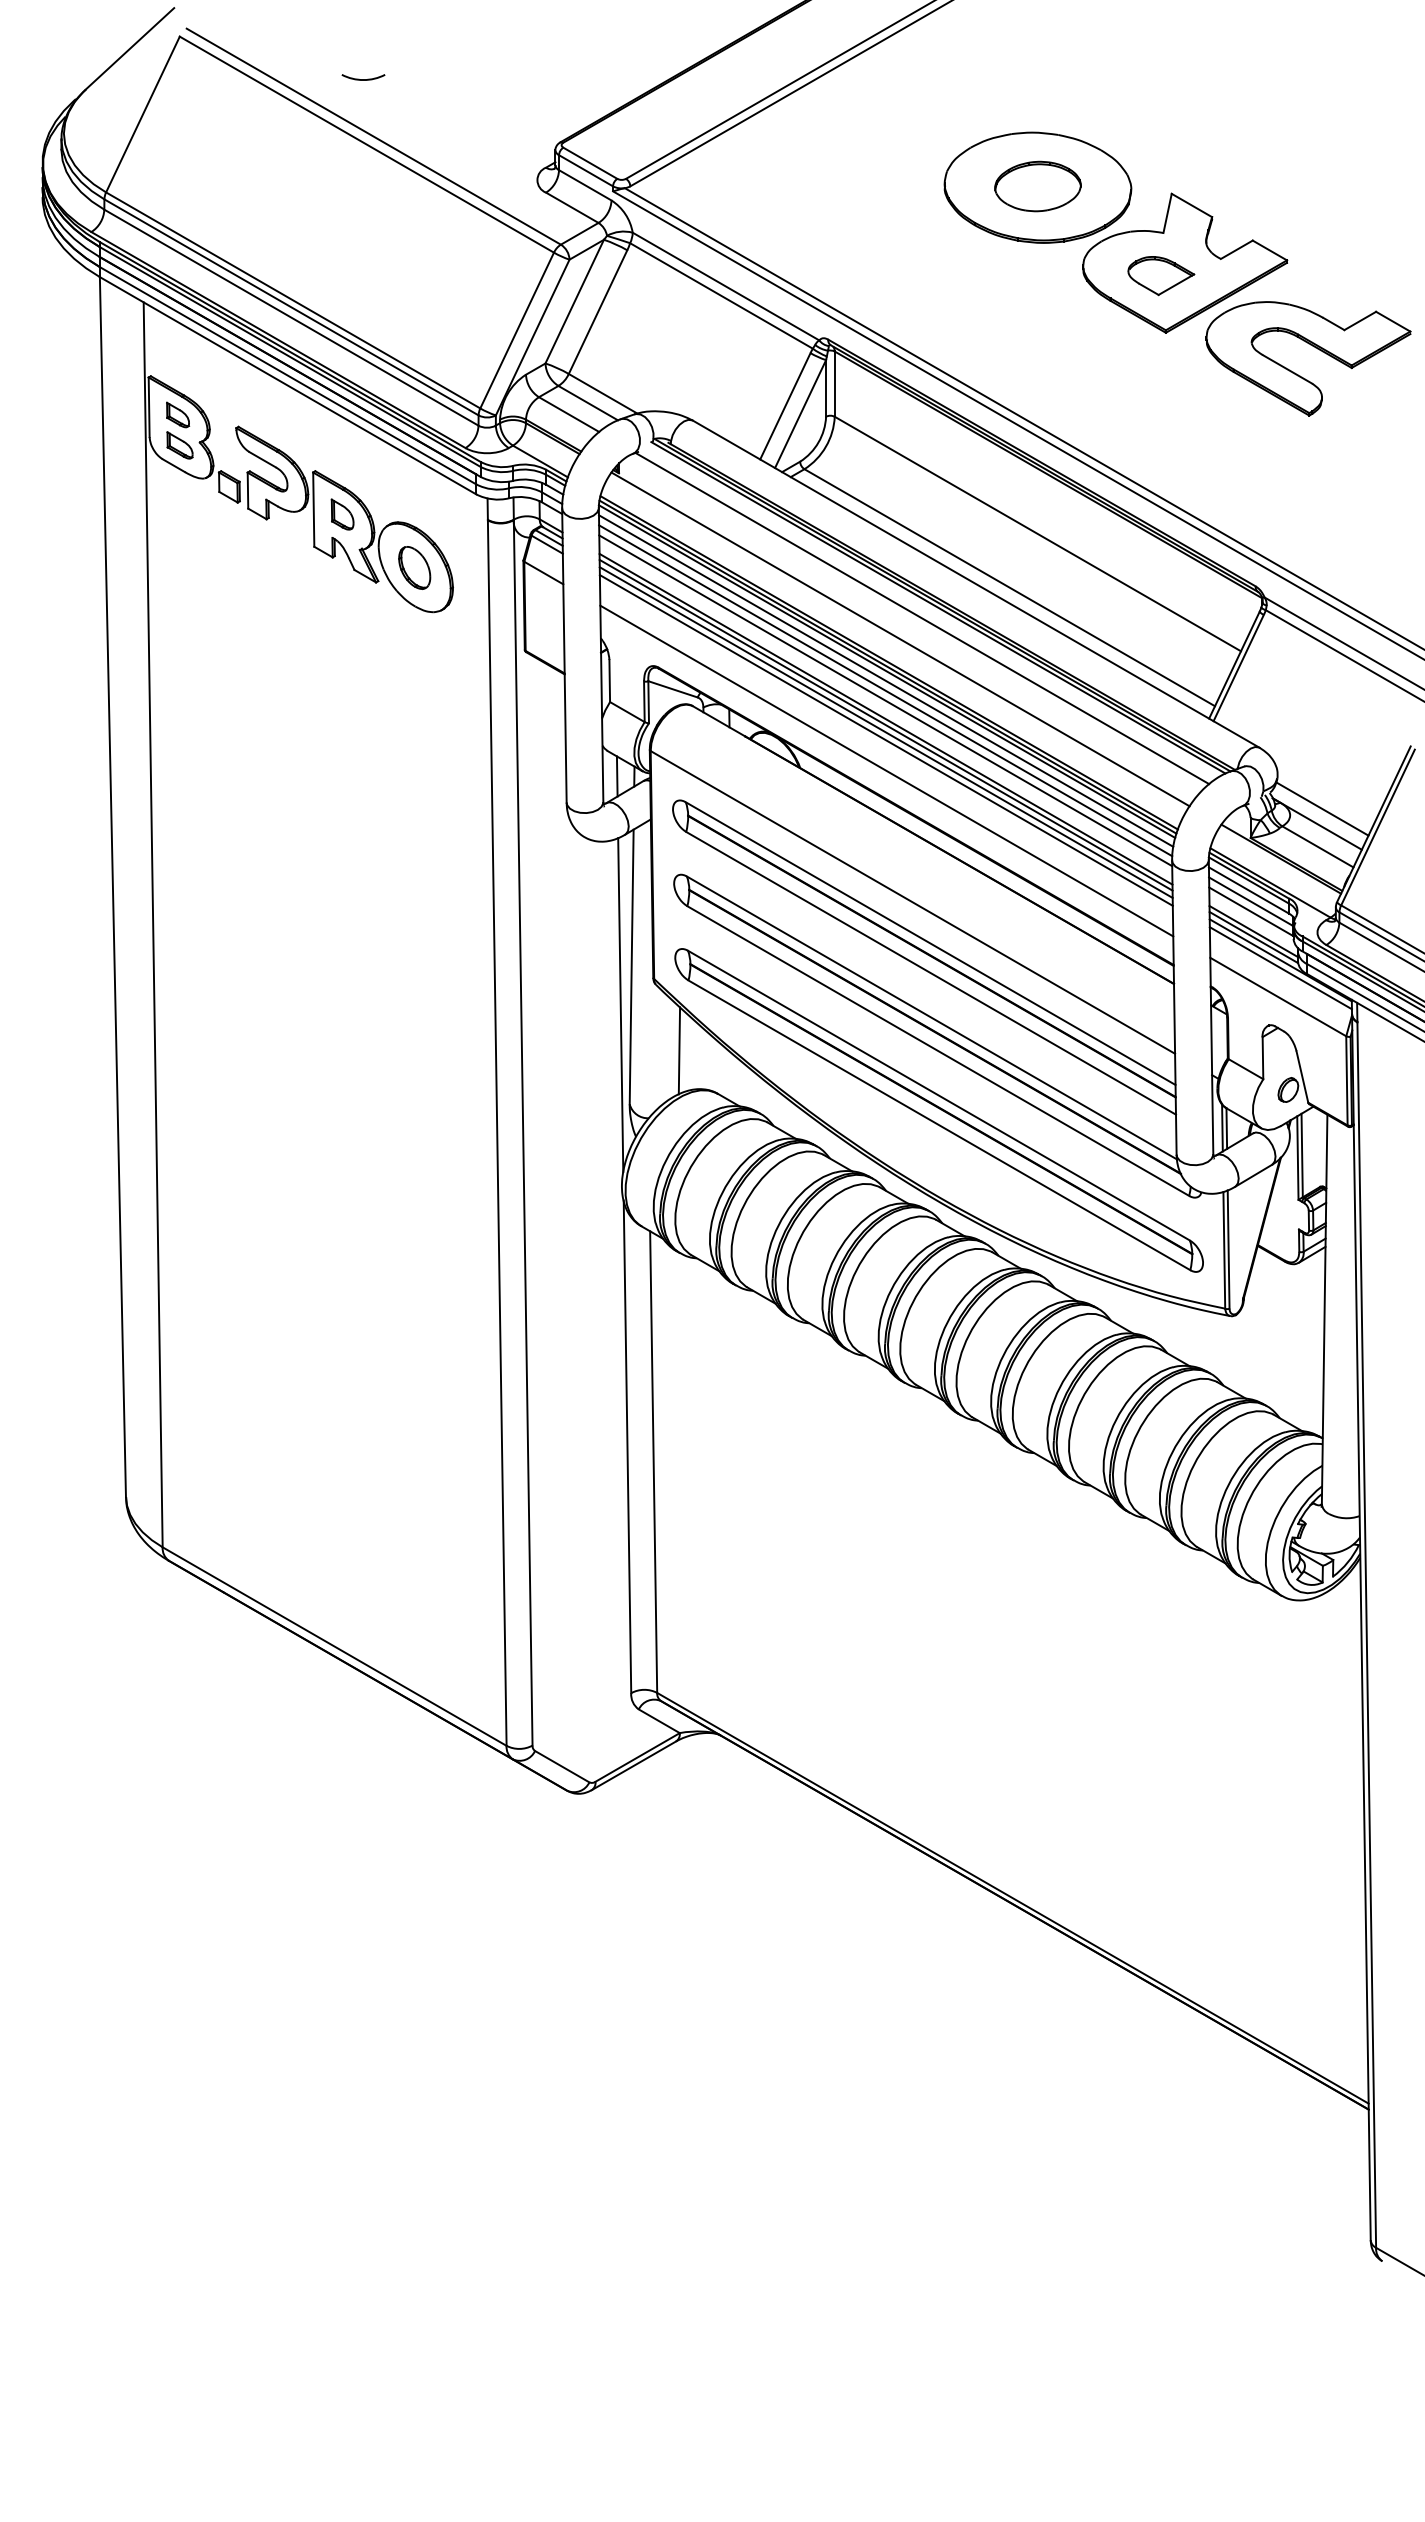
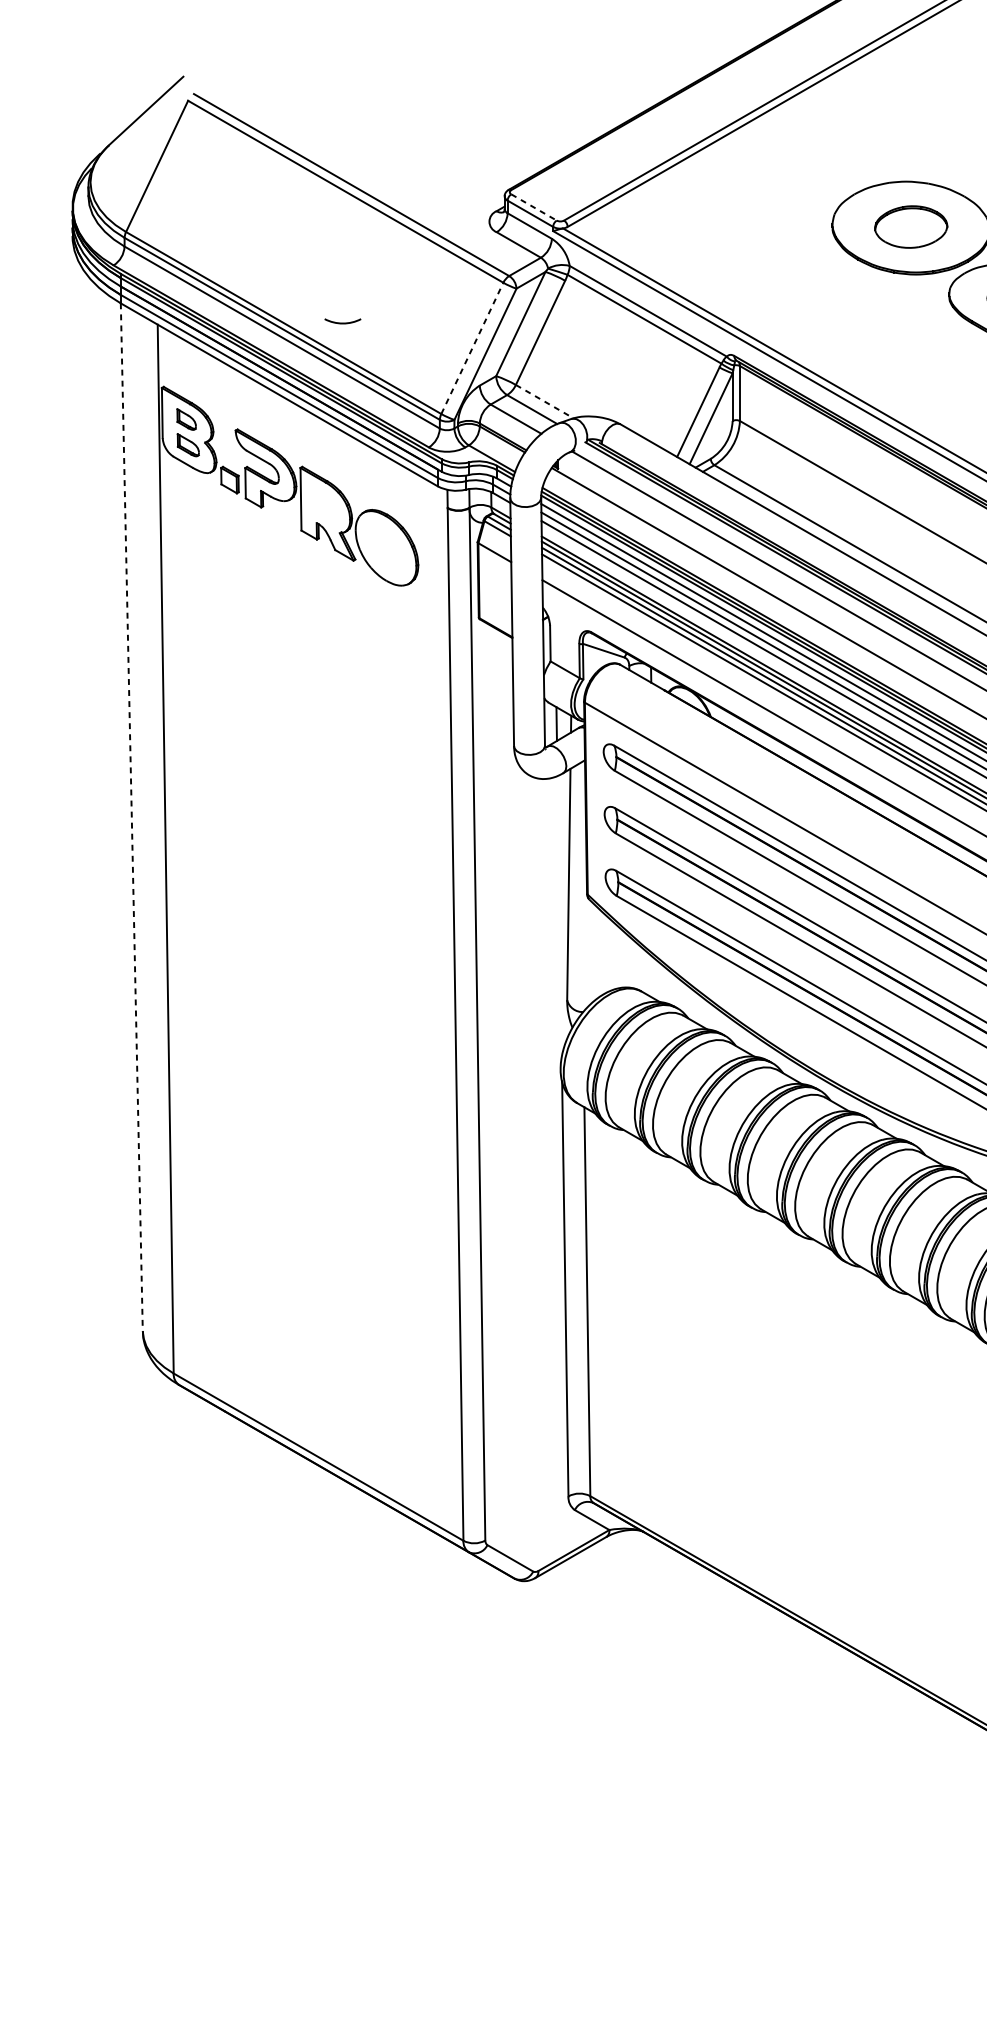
arc: (363, 79) -> (342, 323), moved
line: (590, 163) -> (534, 207), solid -> dashed
line: (517, 330) -> (472, 348), solid -> dashed
line: (603, 393) -> (545, 401), solid -> dashed
part: (342, 514) -> (325, 503), removed
part: (414, 567) -> (385, 548), removed
line: (112, 887) -> (131, 817), solid -> dashed
line: (620, 1004) -> (559, 916), removed
line: (679, 1050) -> (609, 954), removed

